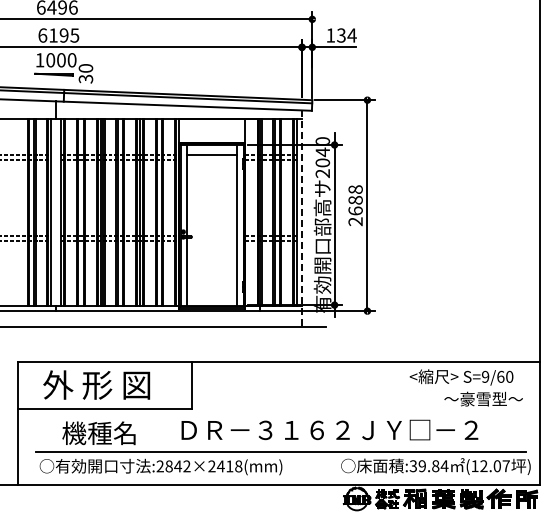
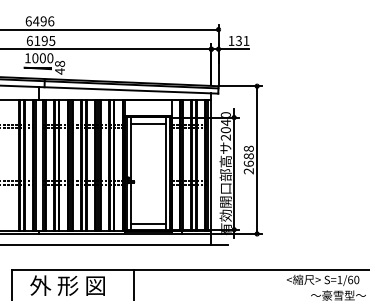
text: (351, 35) -> (245, 40), 134 -> 131
text: (85, 73) -> (59, 67), 30 -> 48
line: (302, 219) -> (211, 169), dashed -> solid
line: (211, 296) -> (147, 223), added
text: (485, 376) -> (339, 279), S=9/60 -> S=1/60

